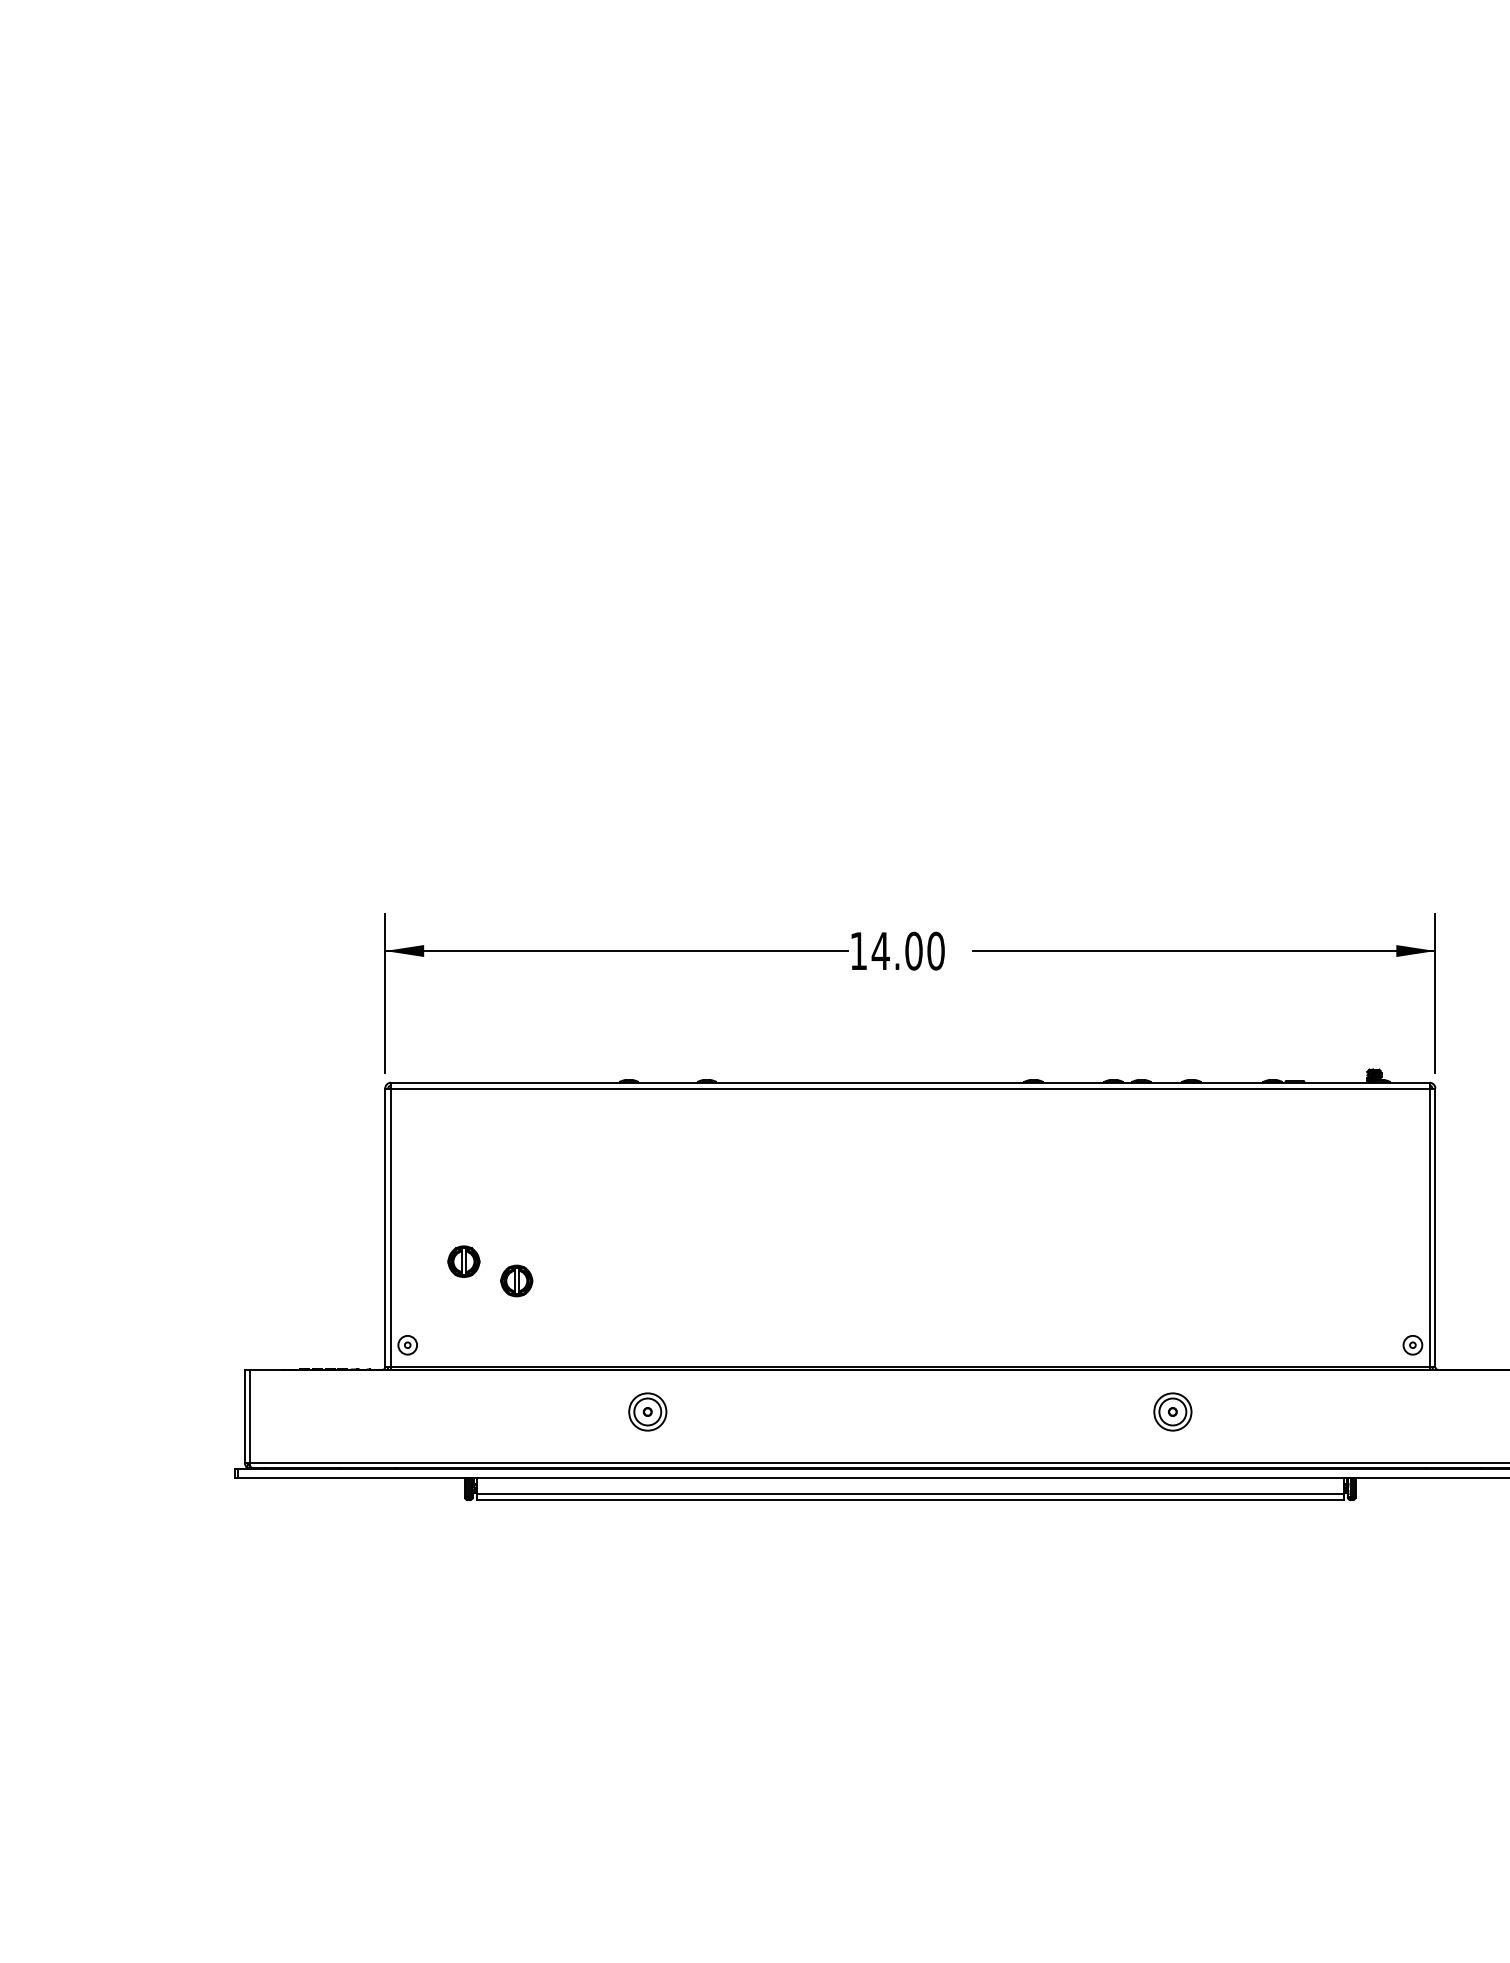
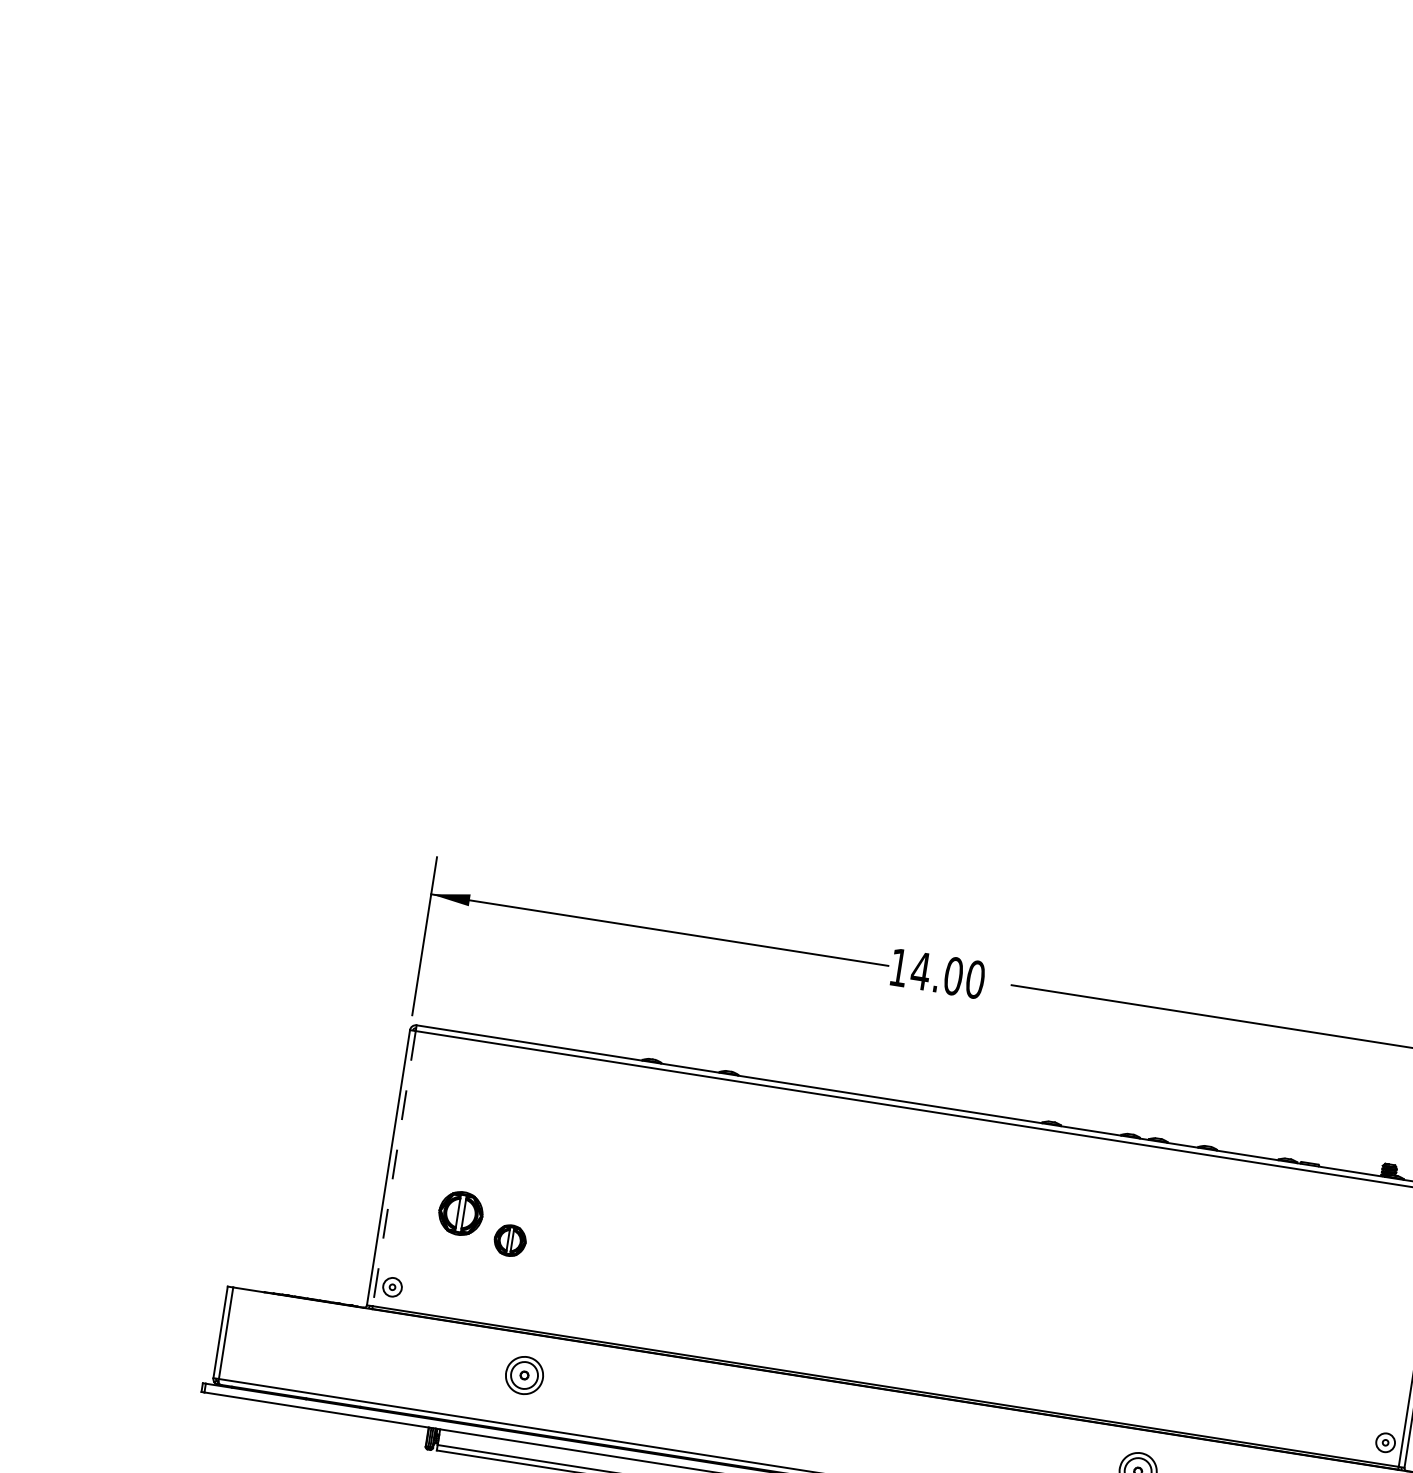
line: (391, 1228) -> (394, 1169), solid -> dashed
part: (463, 1261) -> (460, 1213), size x1.4
part: (647, 1411) -> (524, 1374), moved

